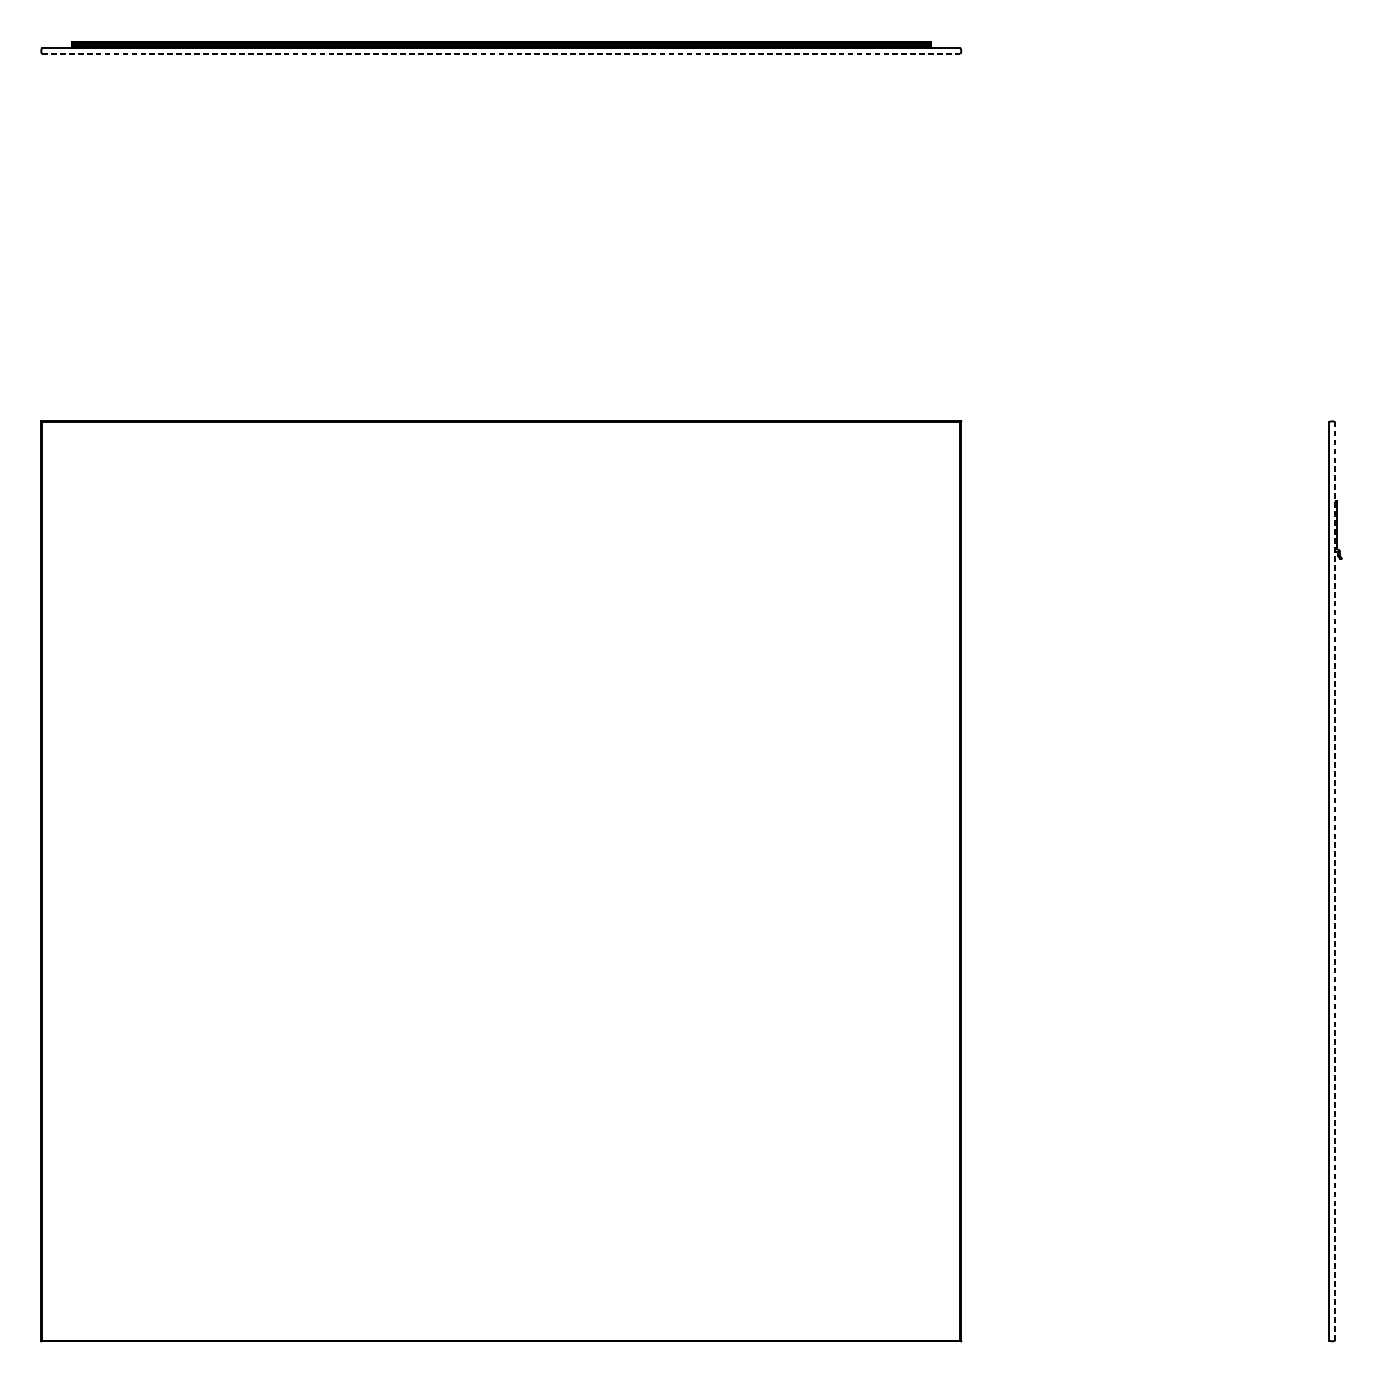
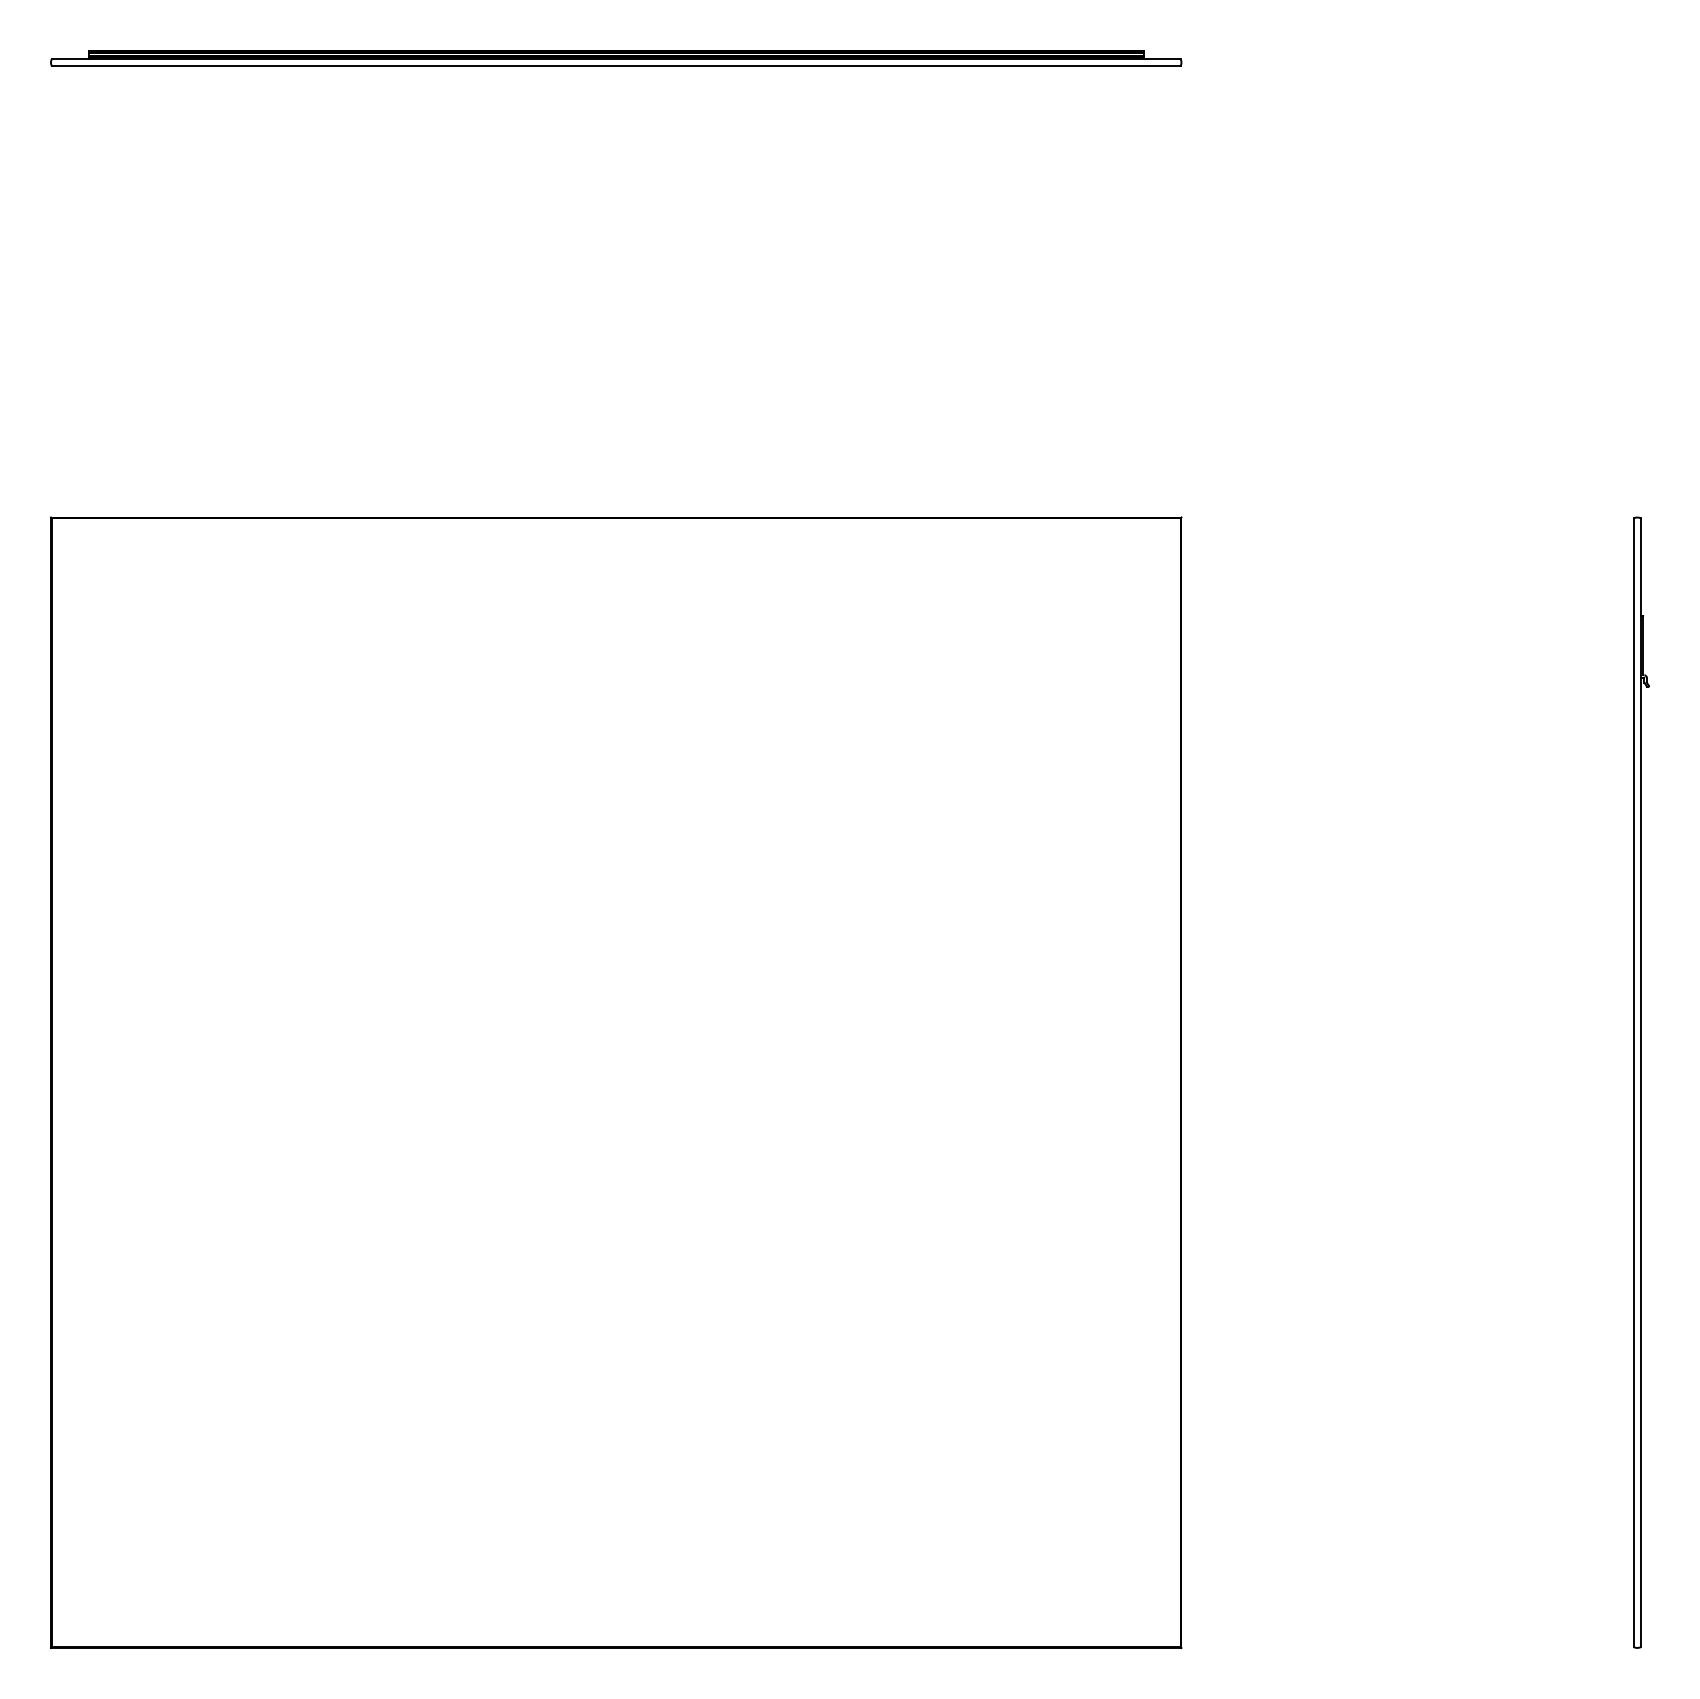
line: (501, 54) -> (616, 66), dashed -> solid
line: (1335, 881) -> (1641, 1082), dashed -> solid

